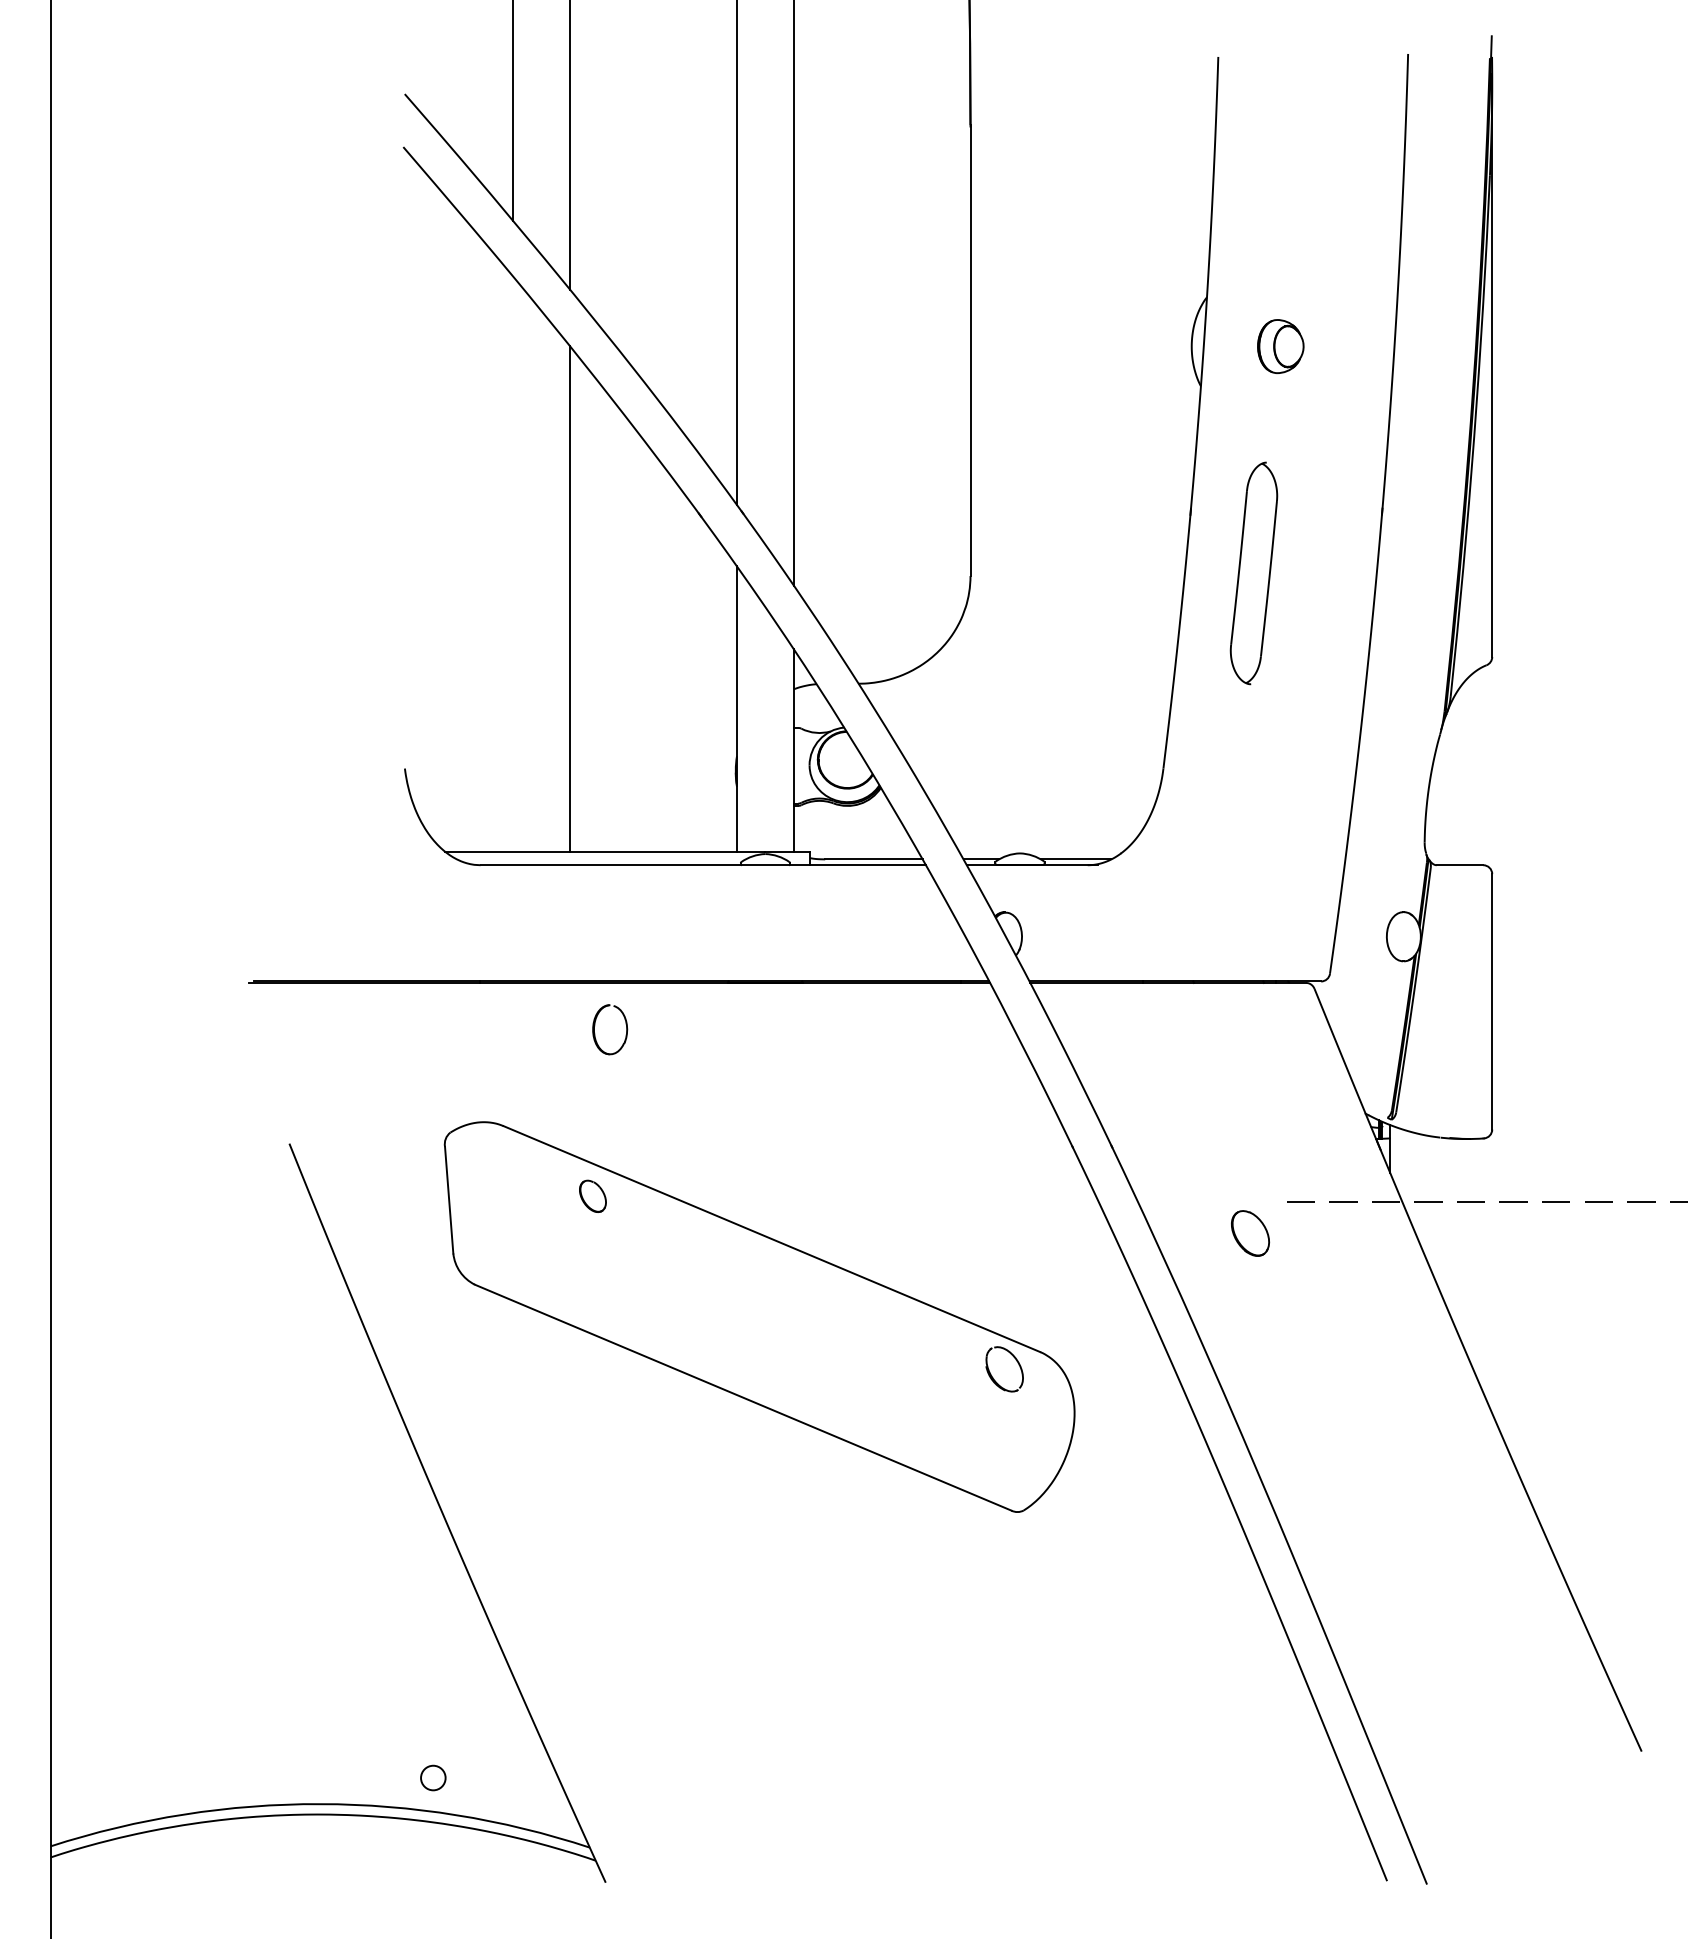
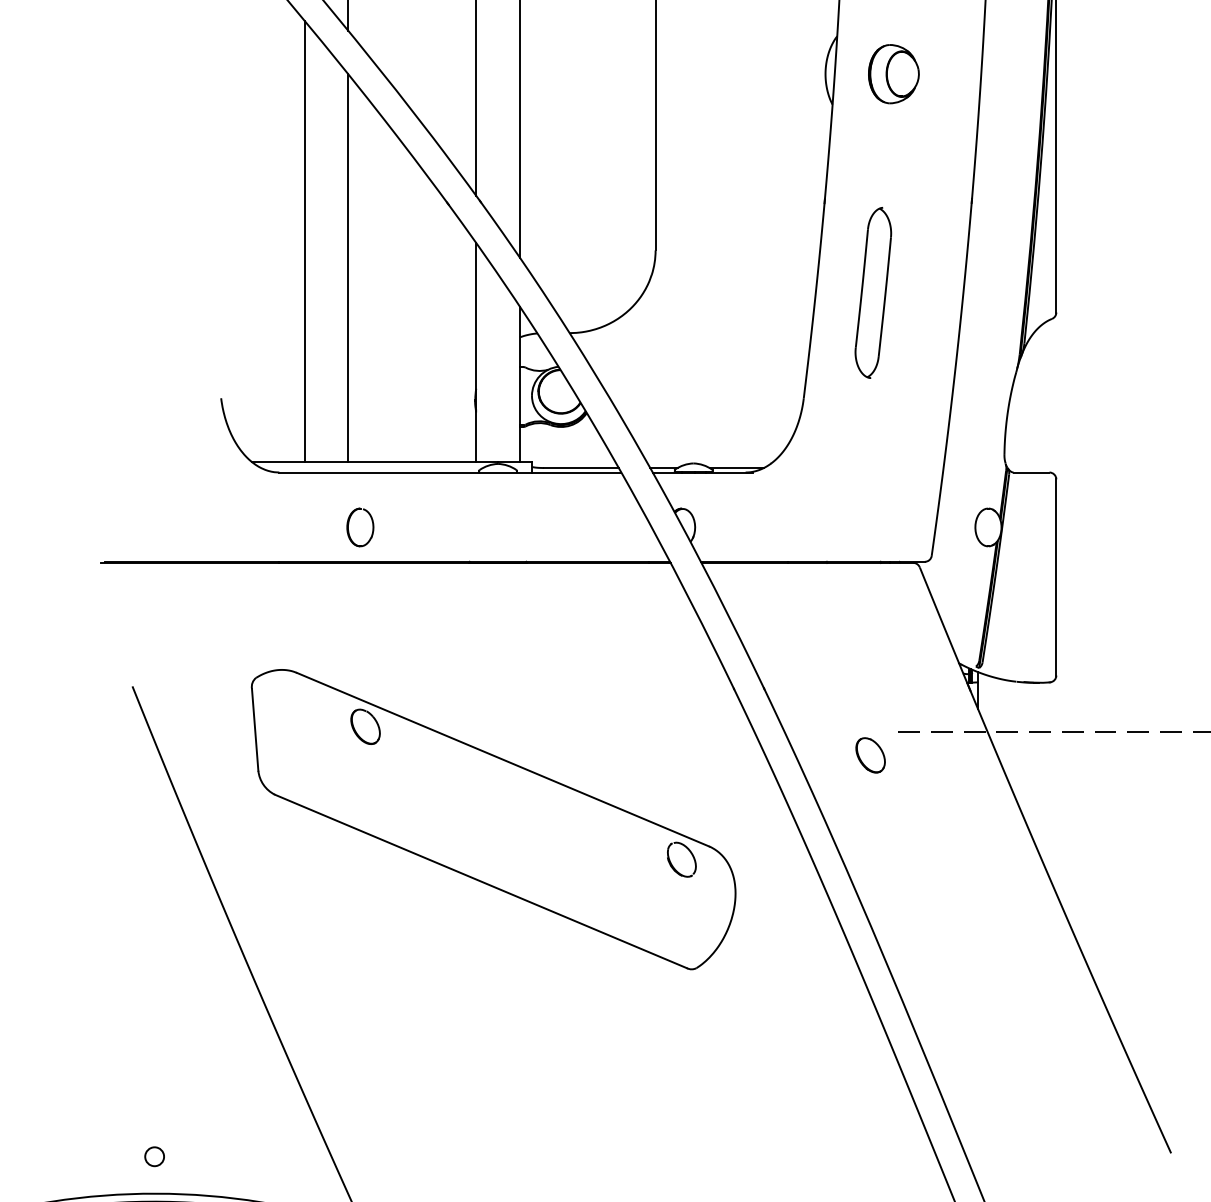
part: (1280, 346) -> (893, 74), size x1.43
line: (513, 563) -> (304, 240), added
part: (1253, 573) -> (872, 292), moved
part: (595, 1025) -> (349, 524), moved
part: (592, 1196) -> (365, 726), size x1.43
circle: (433, 1777) -> (154, 1156), moved

